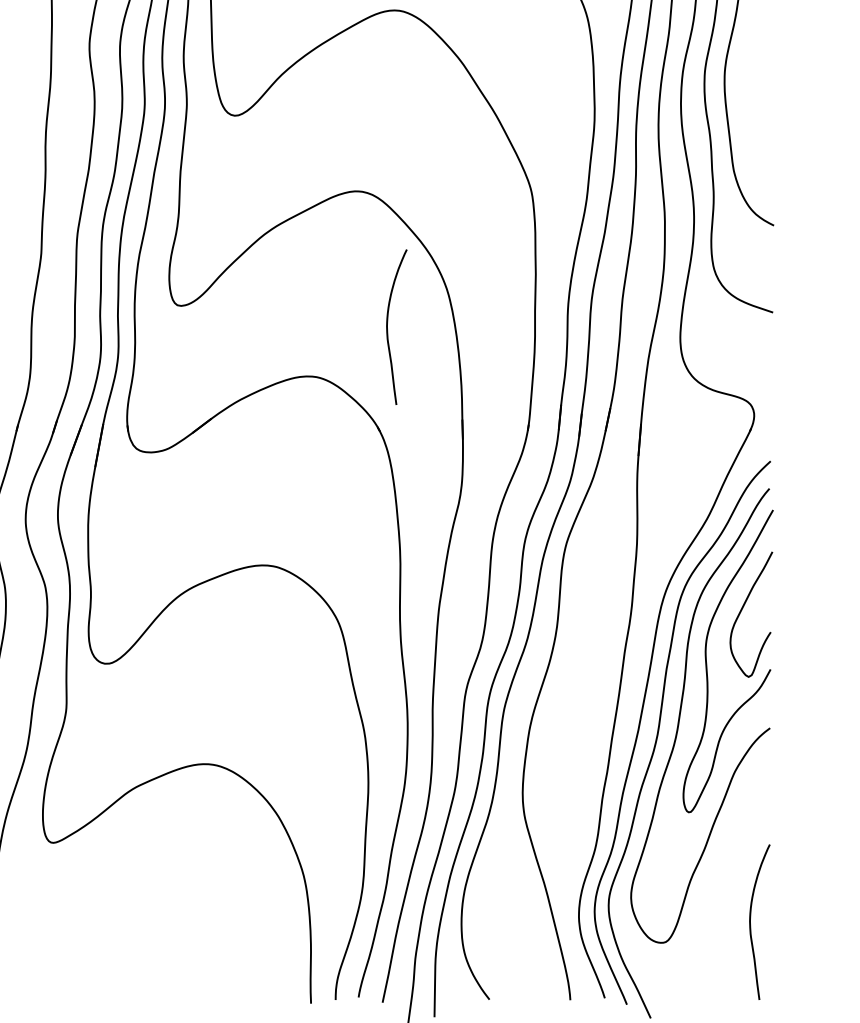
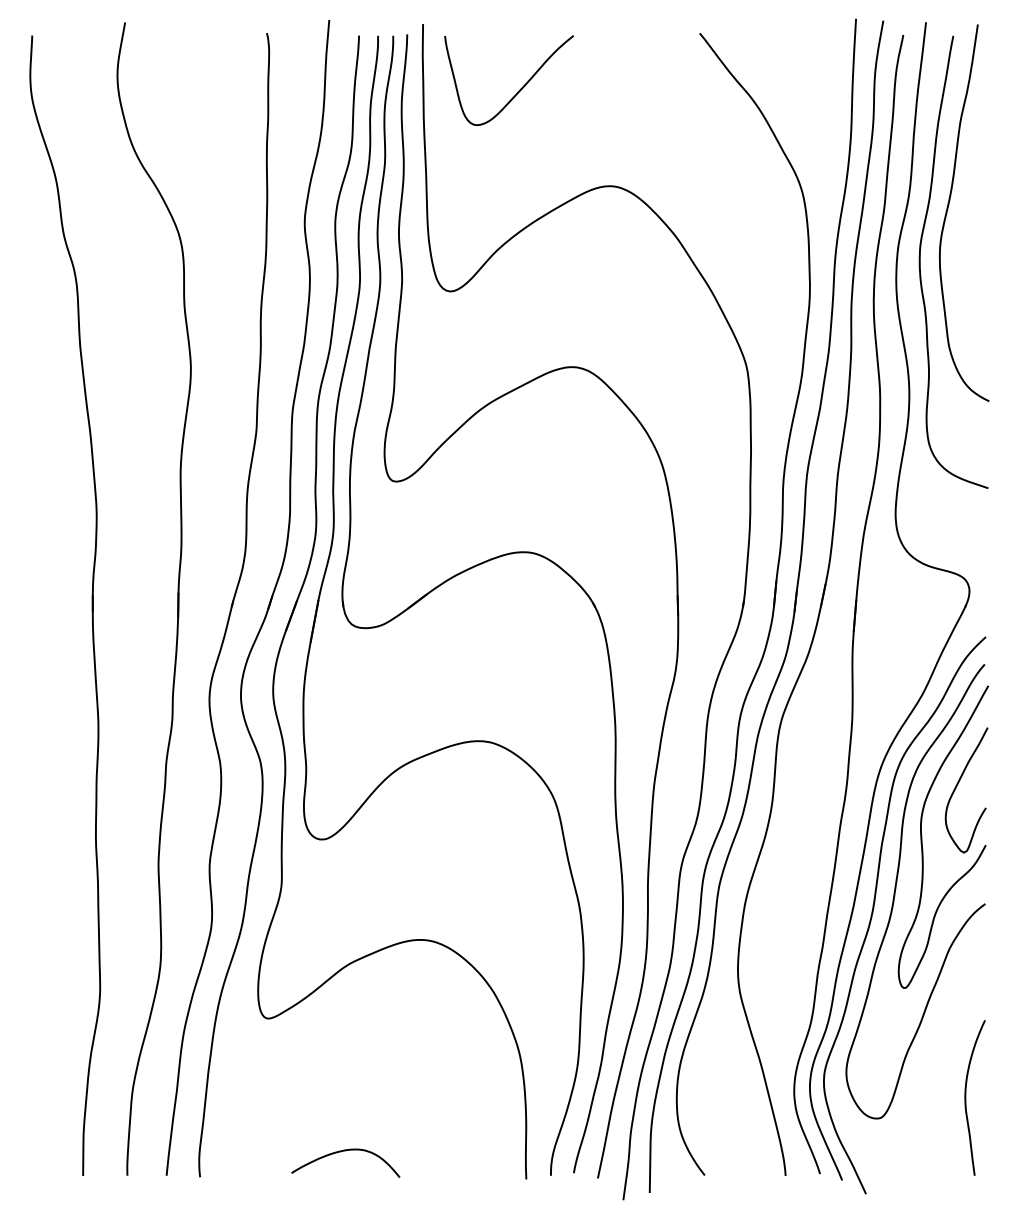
curve: (388, 326) -> (603, 502), removed
curve: (126, 976) -> (341, 1152), added

